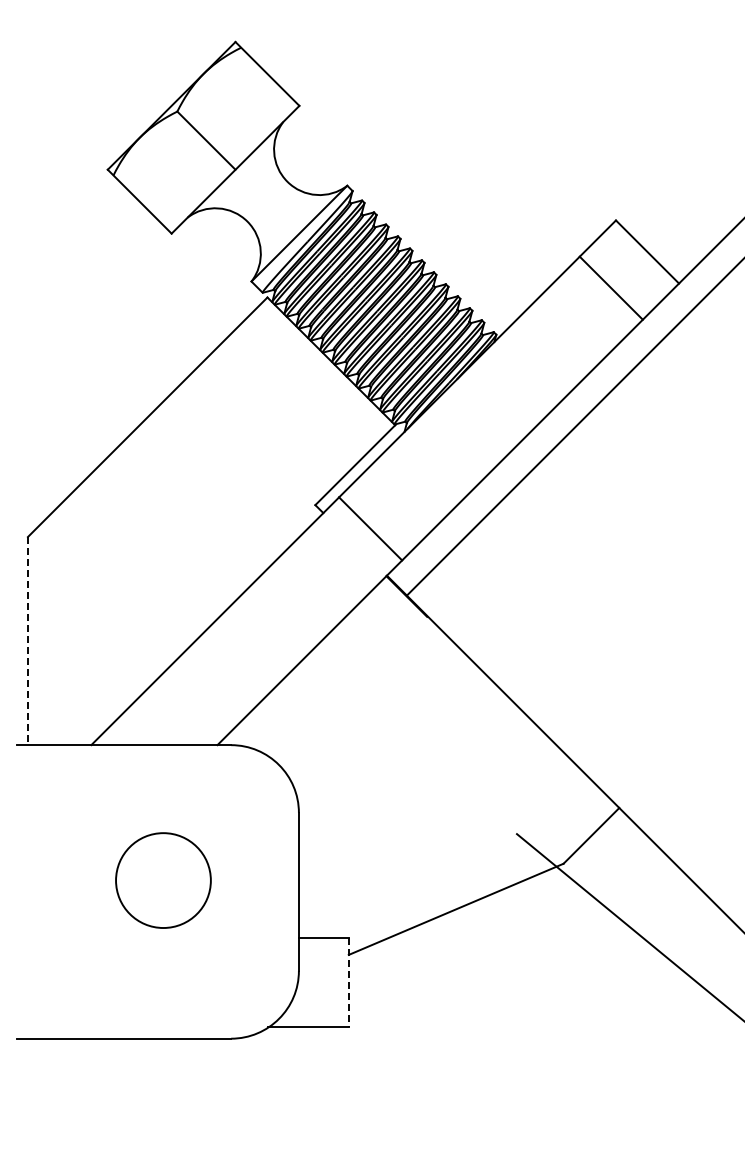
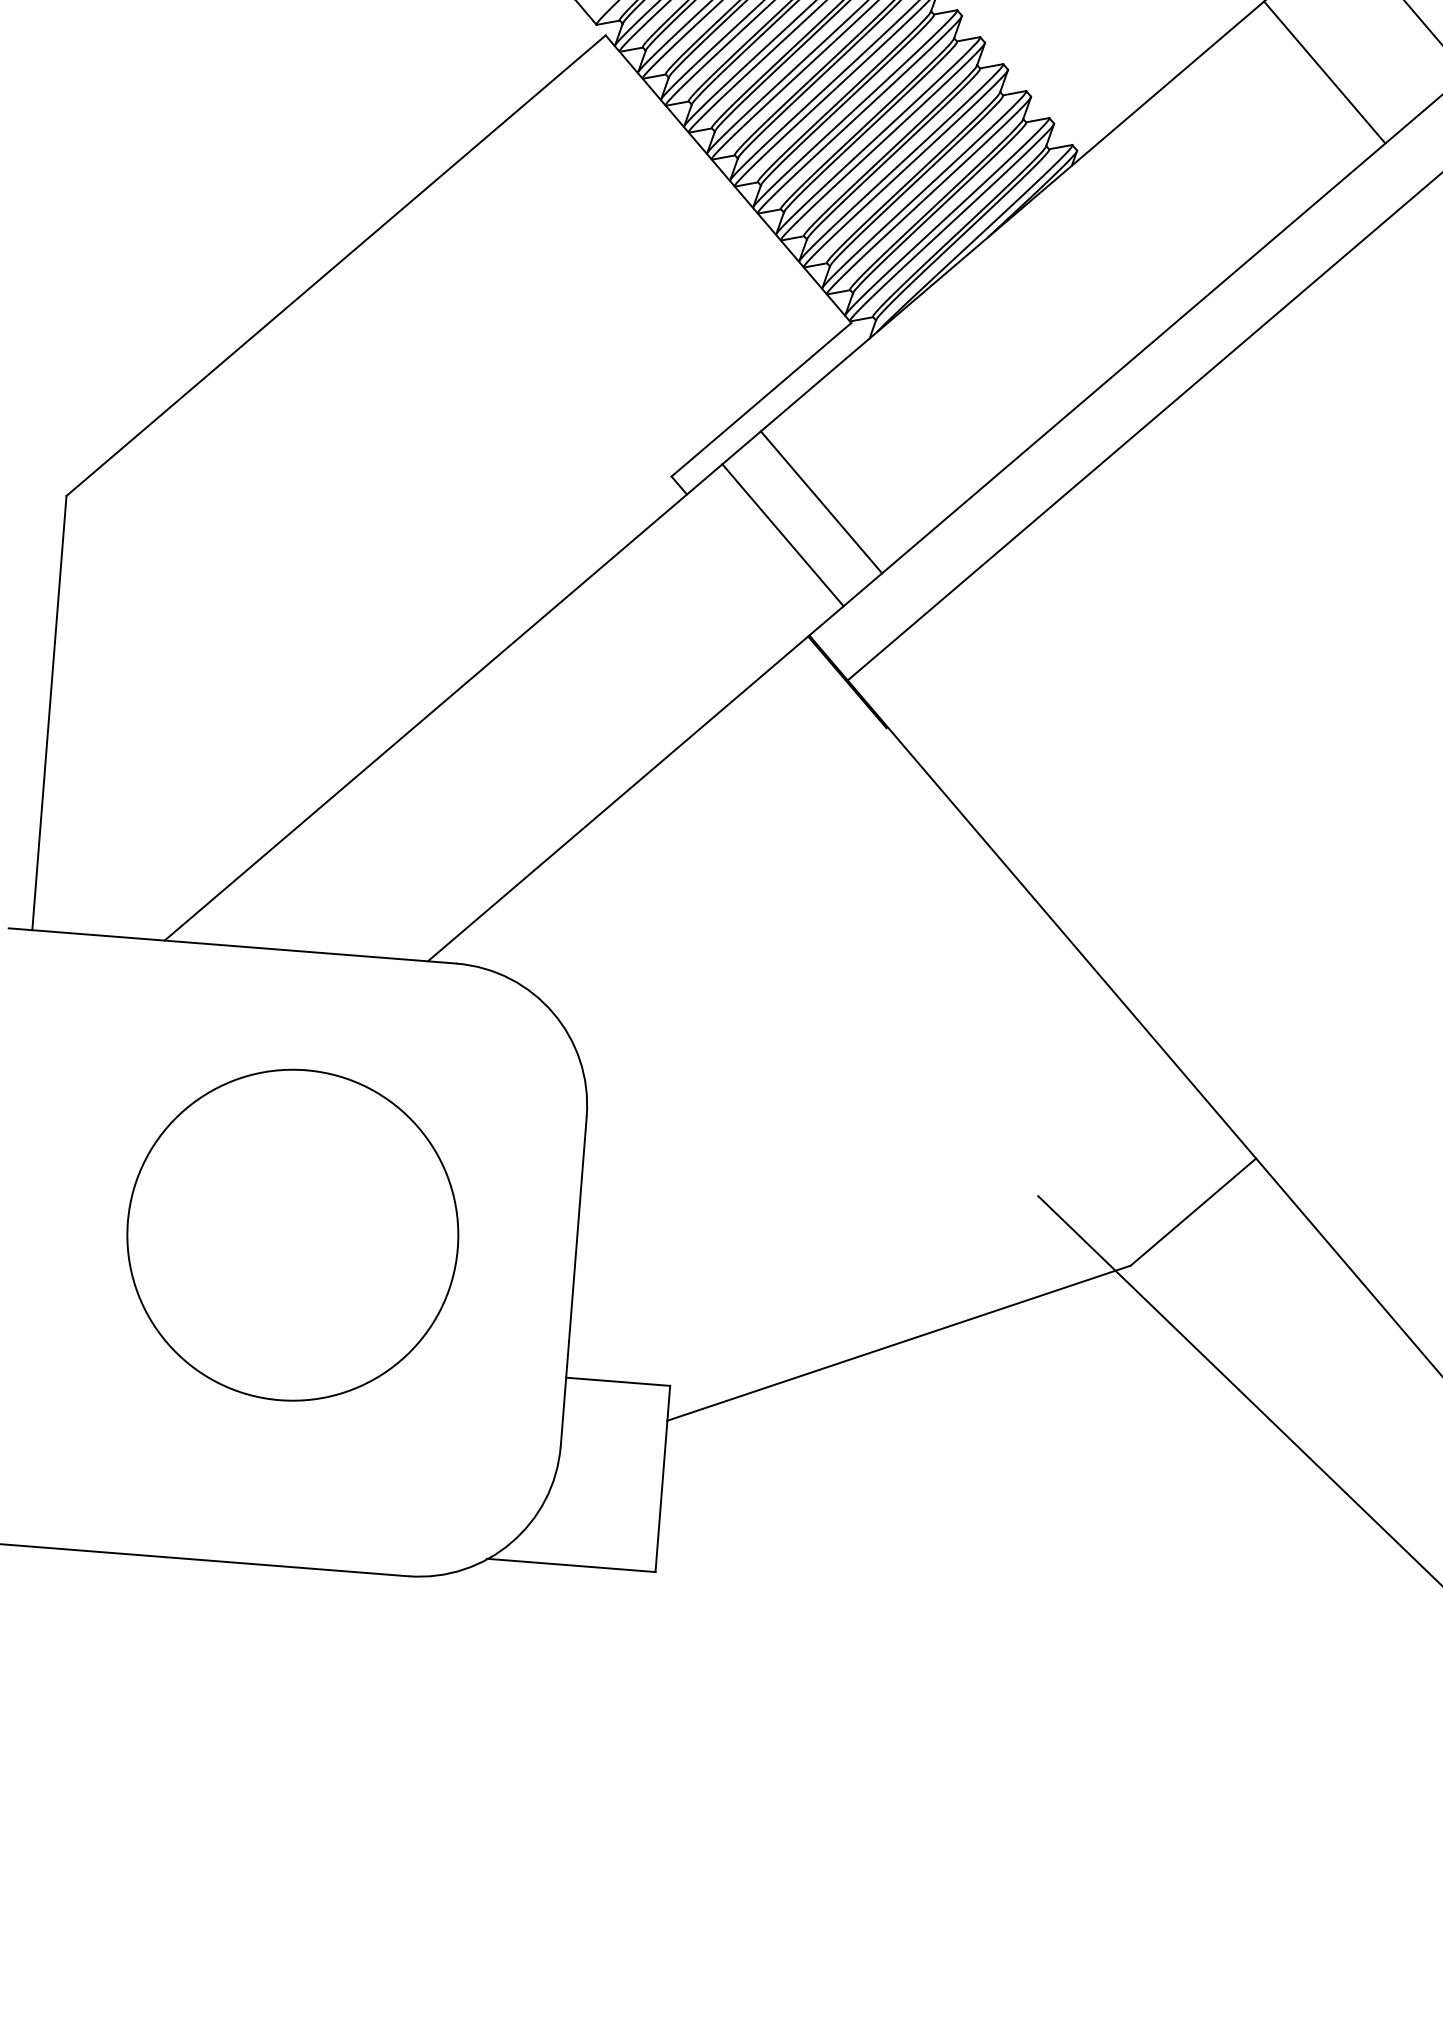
line: (387, 511) -> (821, 501), added
line: (27, 641) -> (48, 713), dashed -> solid
circle: (163, 880) -> (292, 1234), size x1.67
line: (348, 982) -> (662, 1478), dashed -> solid

